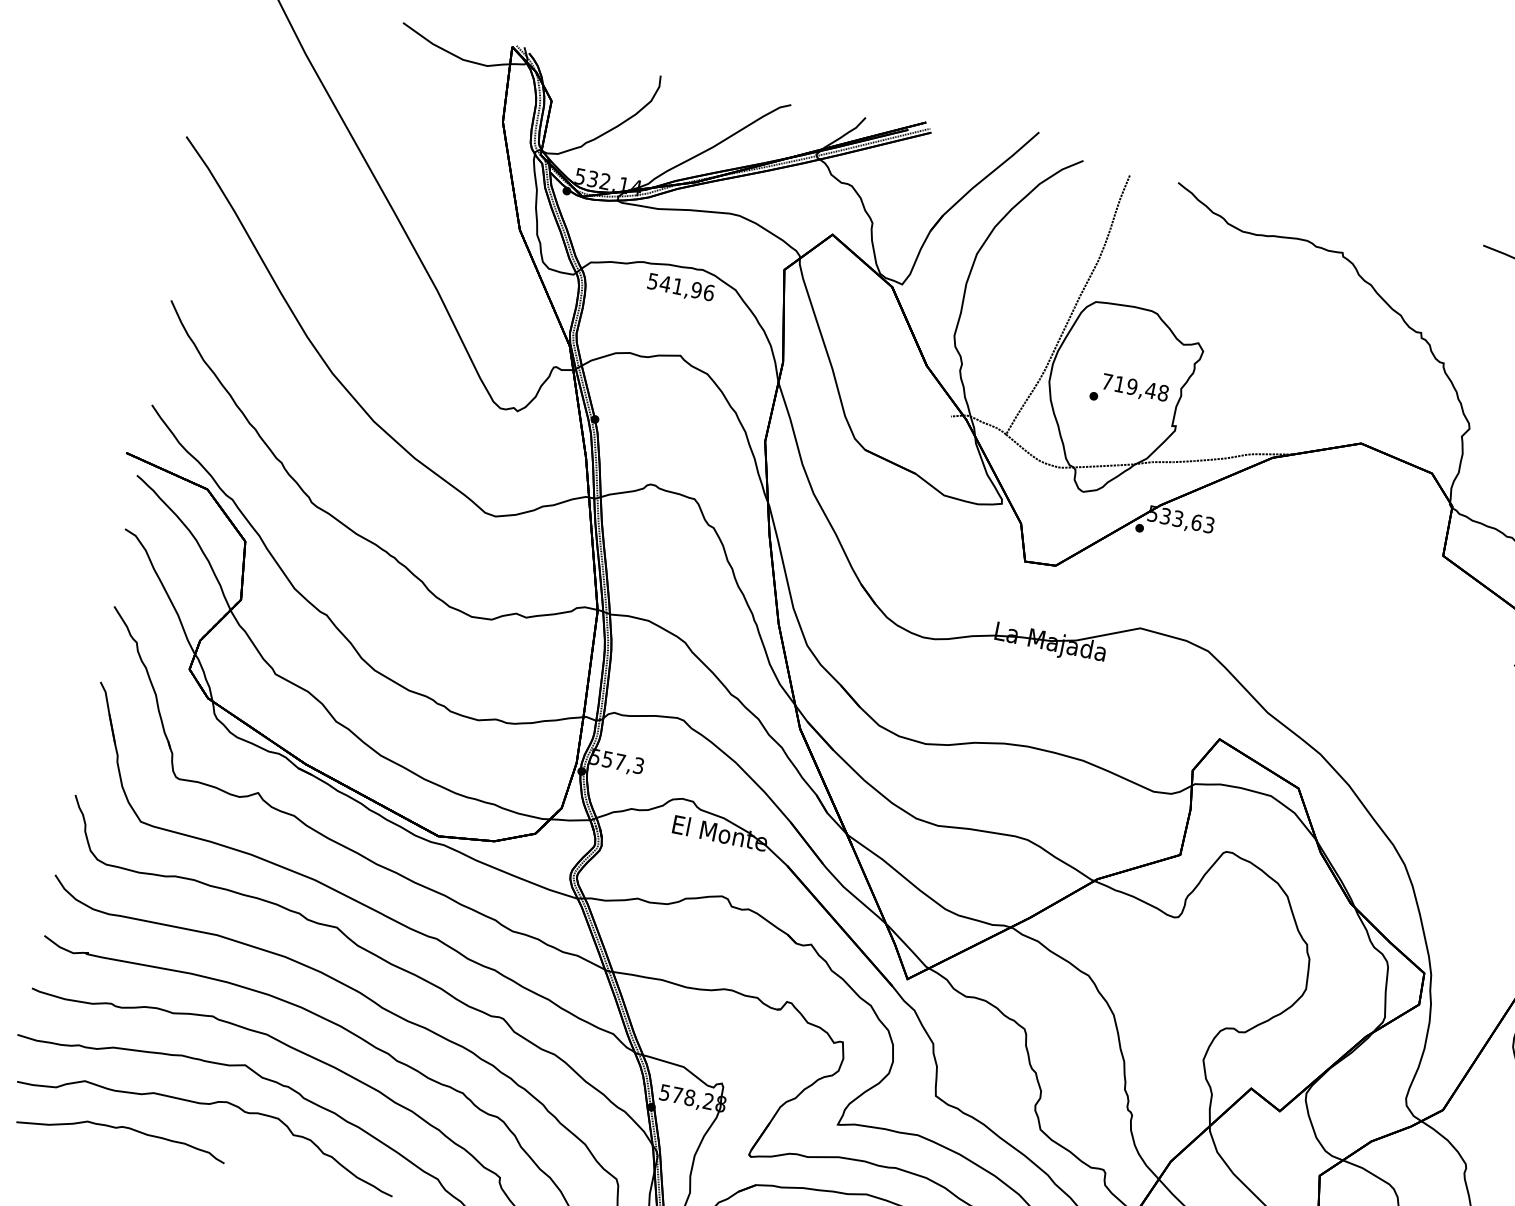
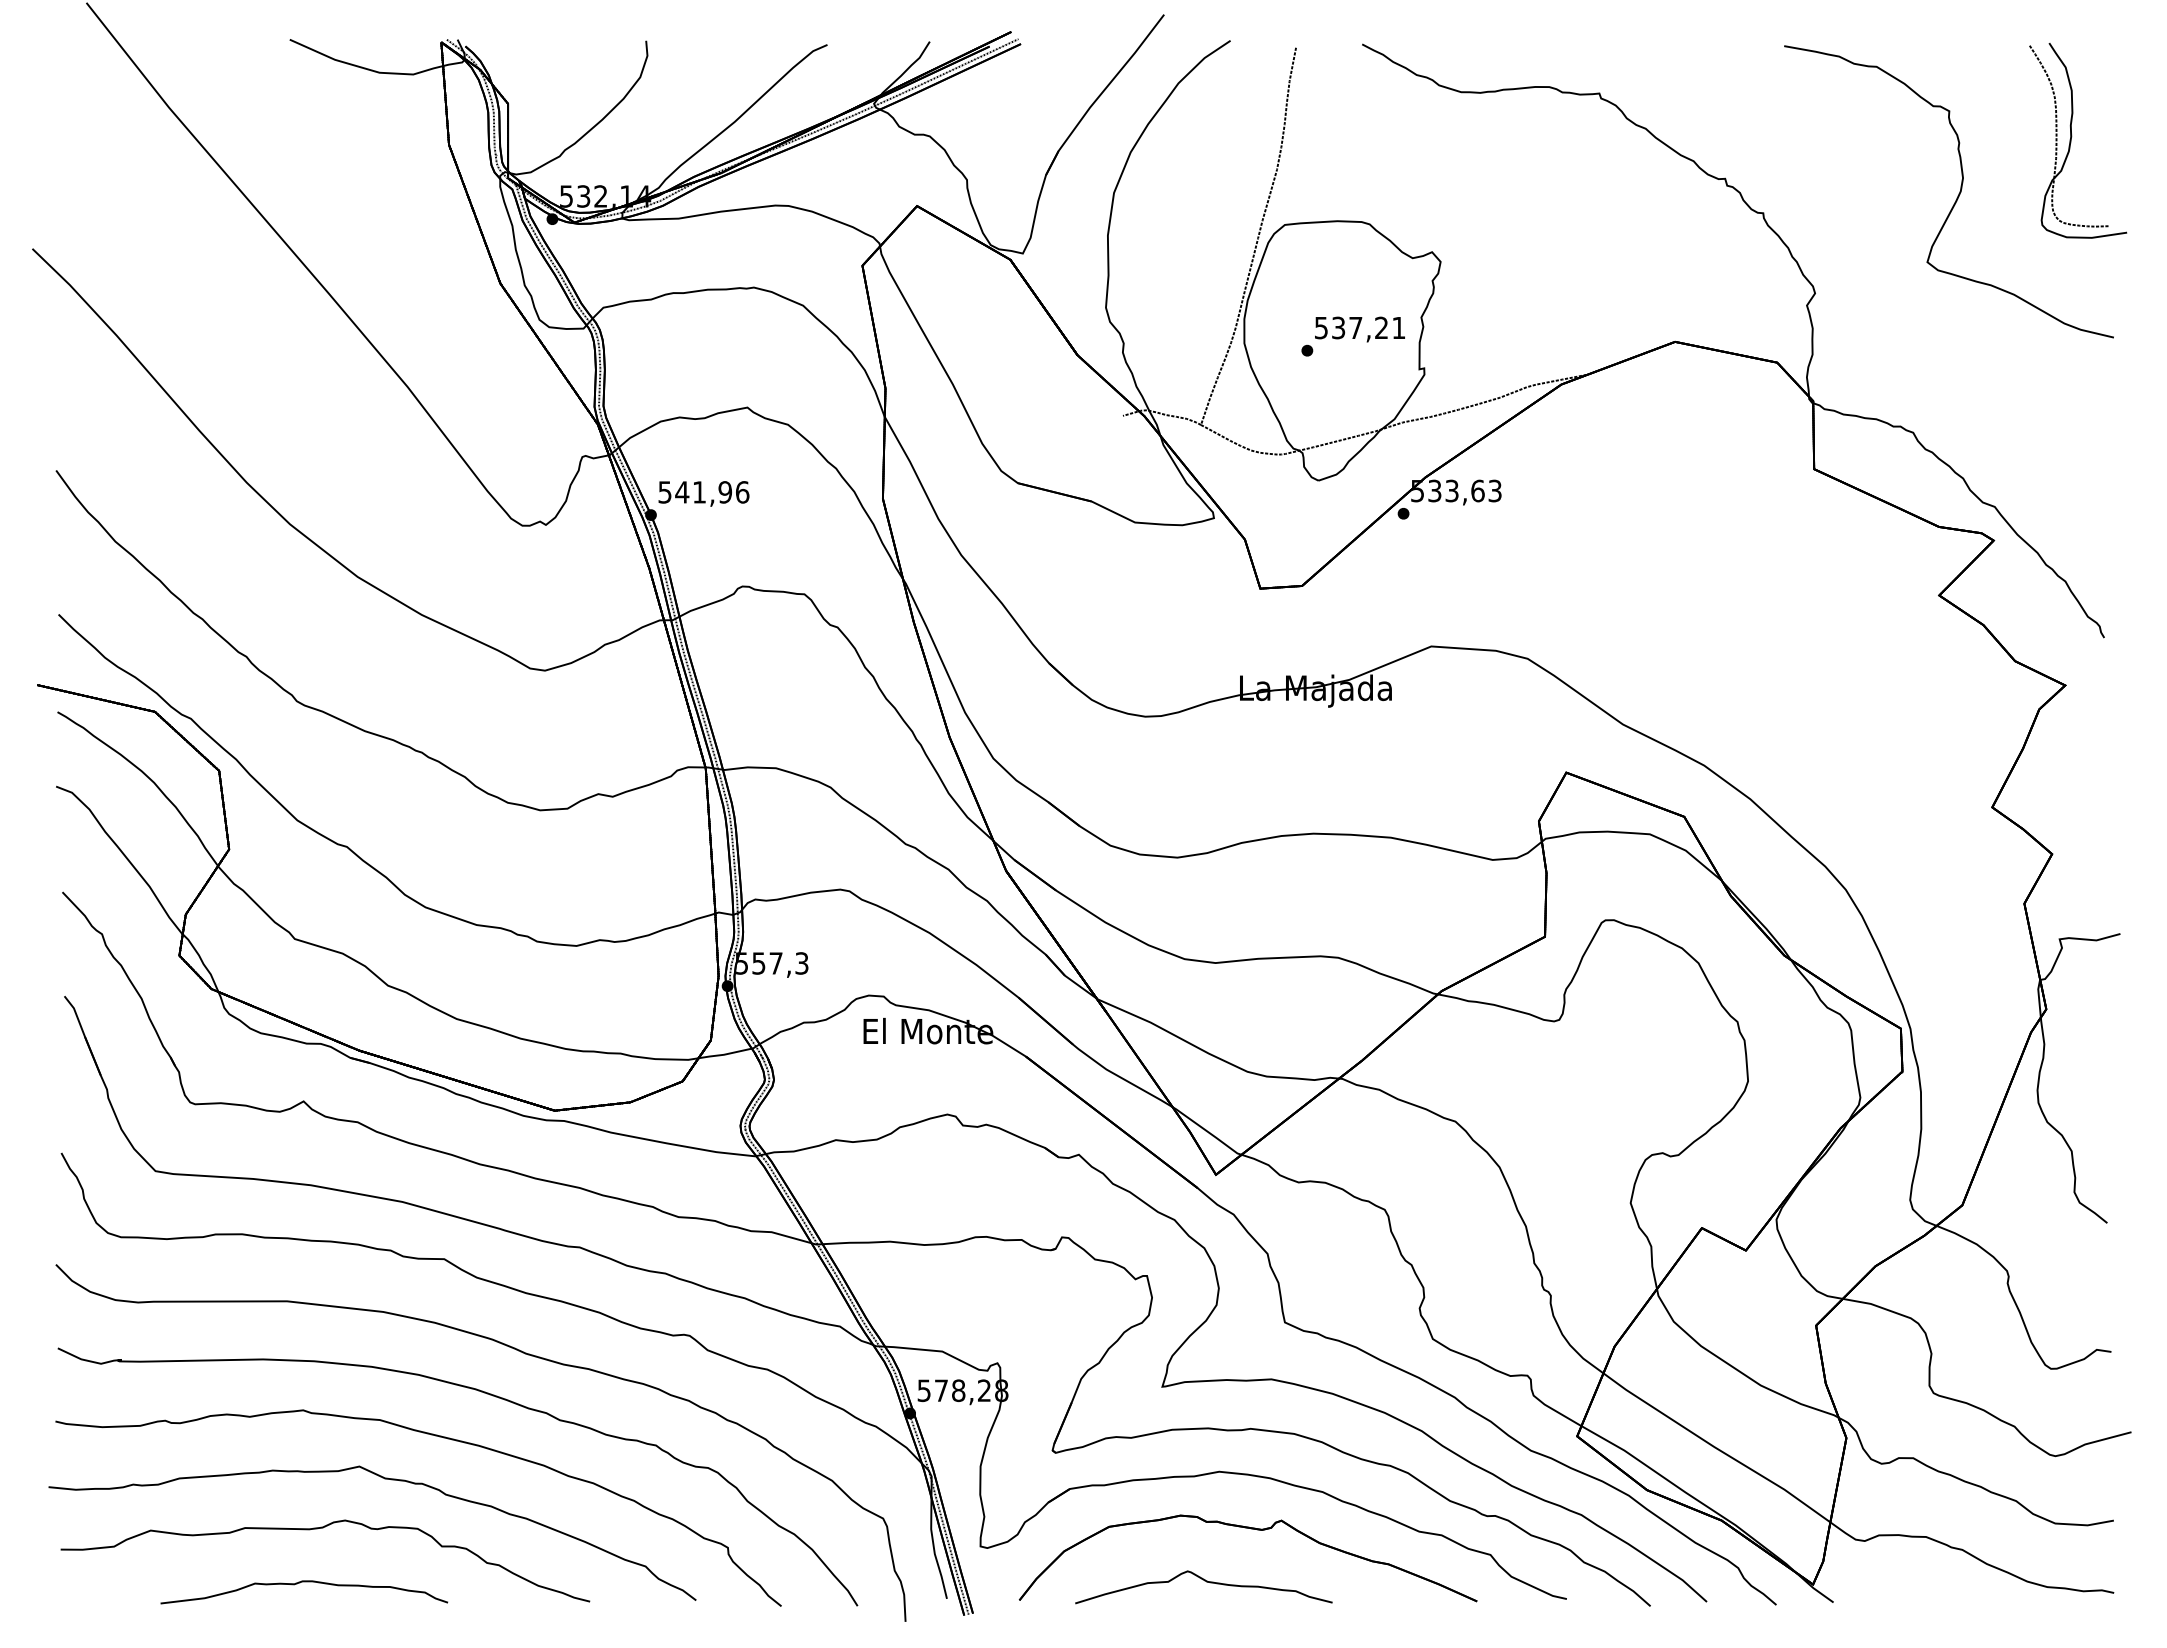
text: (680, 287) -> (703, 493), moved
text: (1135, 387) -> (1360, 327), 719,48 -> 537,21
curve: (120, 1128) -> (300, 1583), moved

